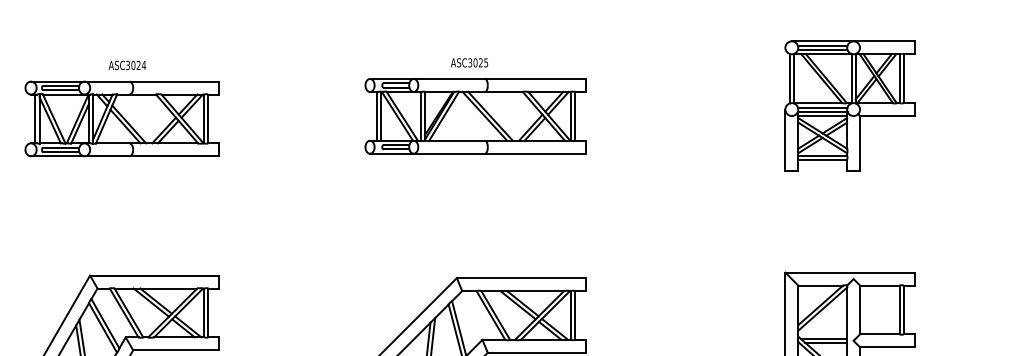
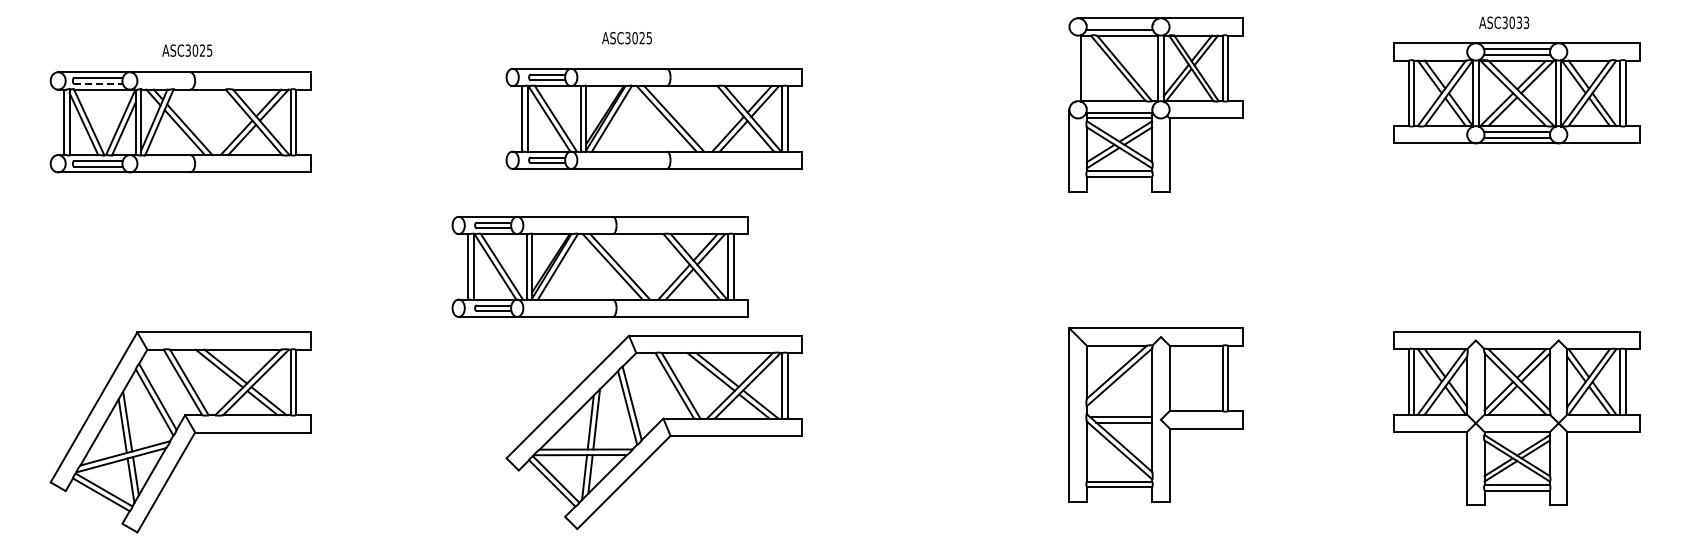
line: (822, 45) -> (1119, 24), removed
text: (469, 63) -> (626, 38), moved
text: (143, 65) -> (209, 50), ASC3024 -> ASC3025
line: (789, 78) -> (1075, 68), removed
line: (61, 89) -> (98, 83), solid -> dashed
line: (822, 107) -> (1119, 107), removed
part: (434, 226) -> (599, 266), added

